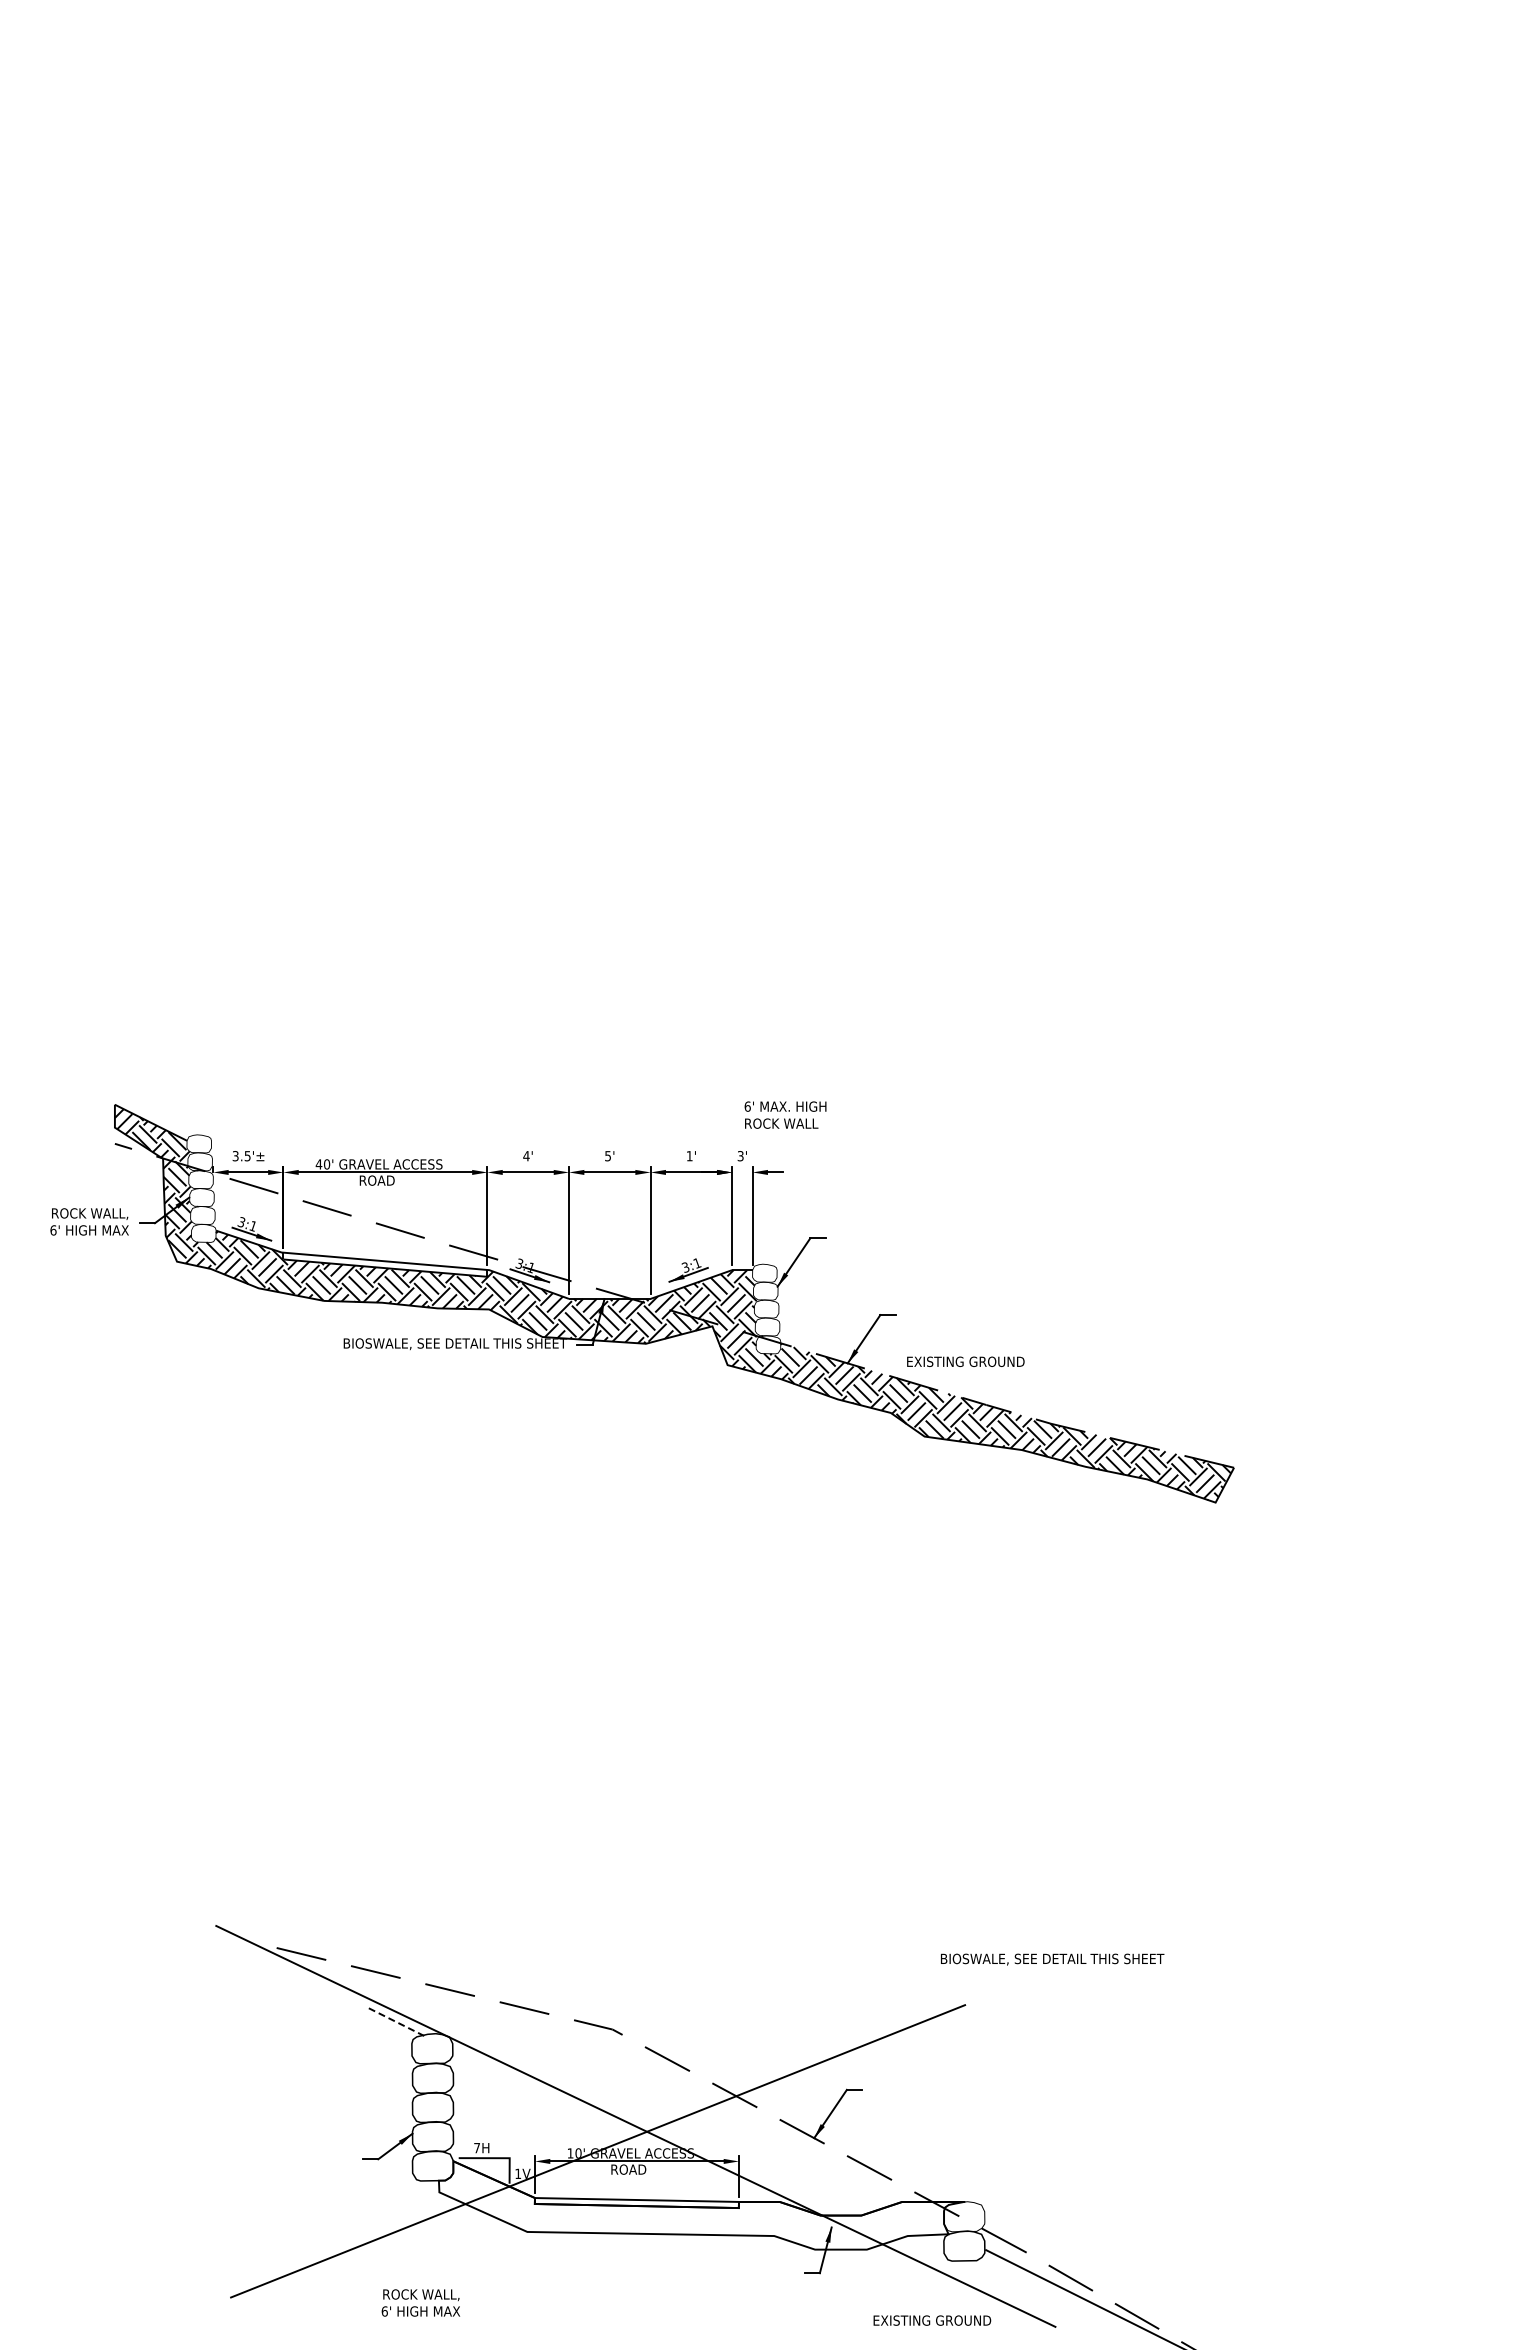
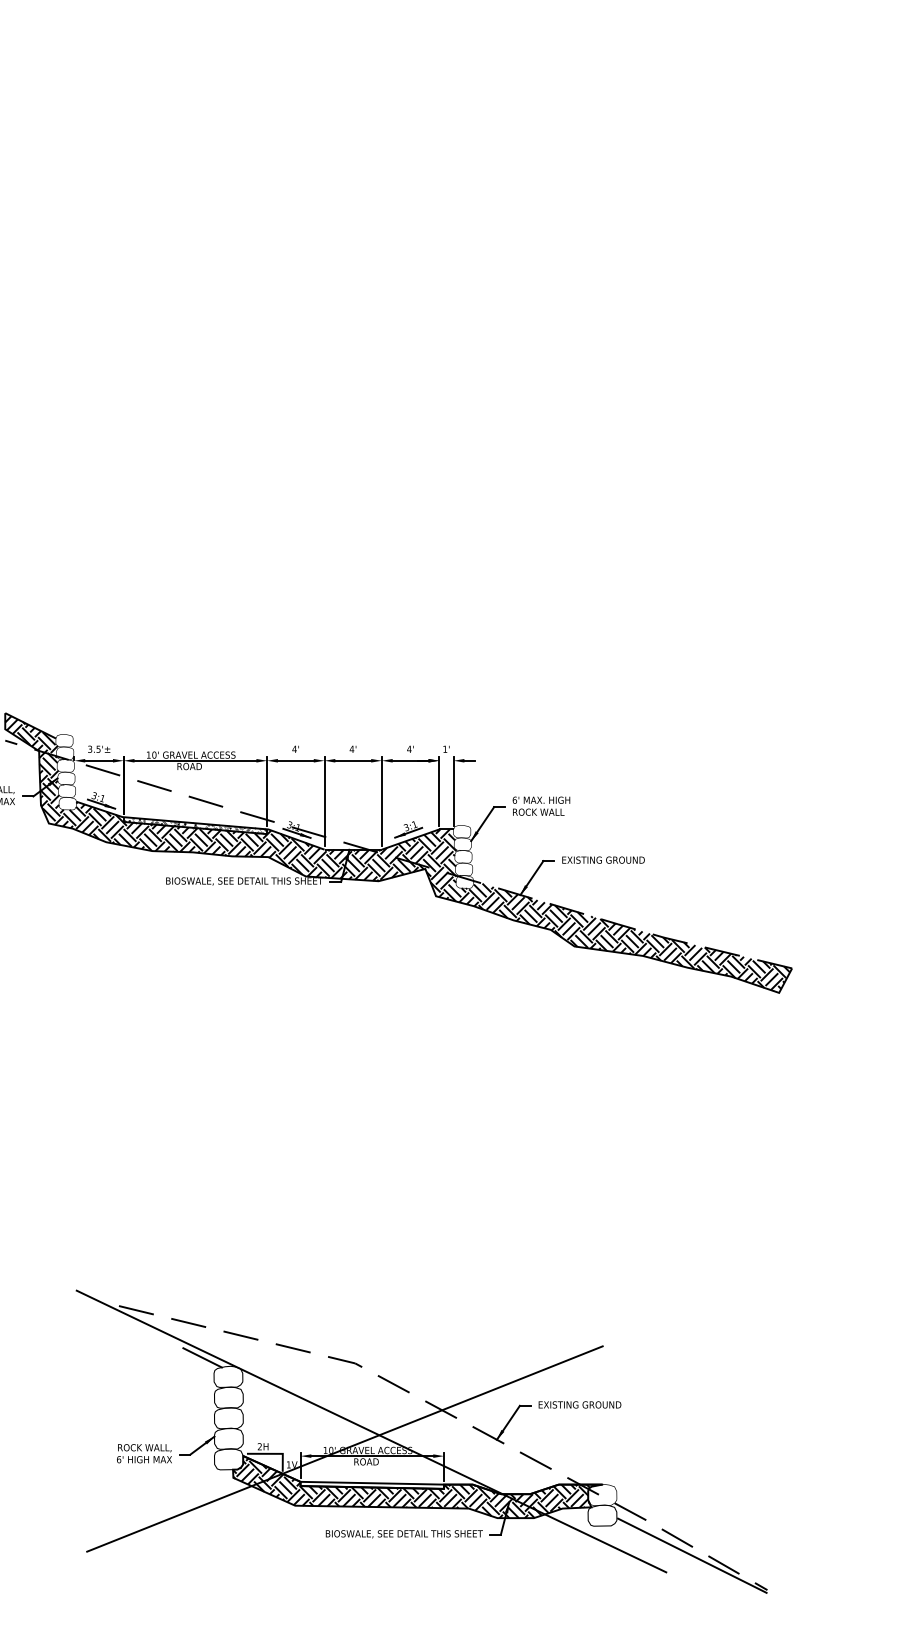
text: (785, 1114) -> (541, 805), moved
text: (607, 1156) -> (351, 749), 5' -> 4'
text: (689, 1156) -> (409, 749), 1' -> 4'
text: (740, 1156) -> (445, 749), 3' -> 1'
text: (318, 1164) -> (148, 755), 40' -> 10'
hatch: (385, 1265) -> (195, 826), added
text: (965, 1361) -> (603, 859), moved
text: (1052, 1959) -> (404, 1534), moved
line: (395, 2021) -> (202, 1357), dashed -> solid
text: (476, 2147) -> (259, 1446), 7H -> 2H
hatch: (697, 2206) -> (414, 1487), added
text: (420, 2302) -> (144, 1453), moved
text: (932, 2320) -> (580, 1404), moved

